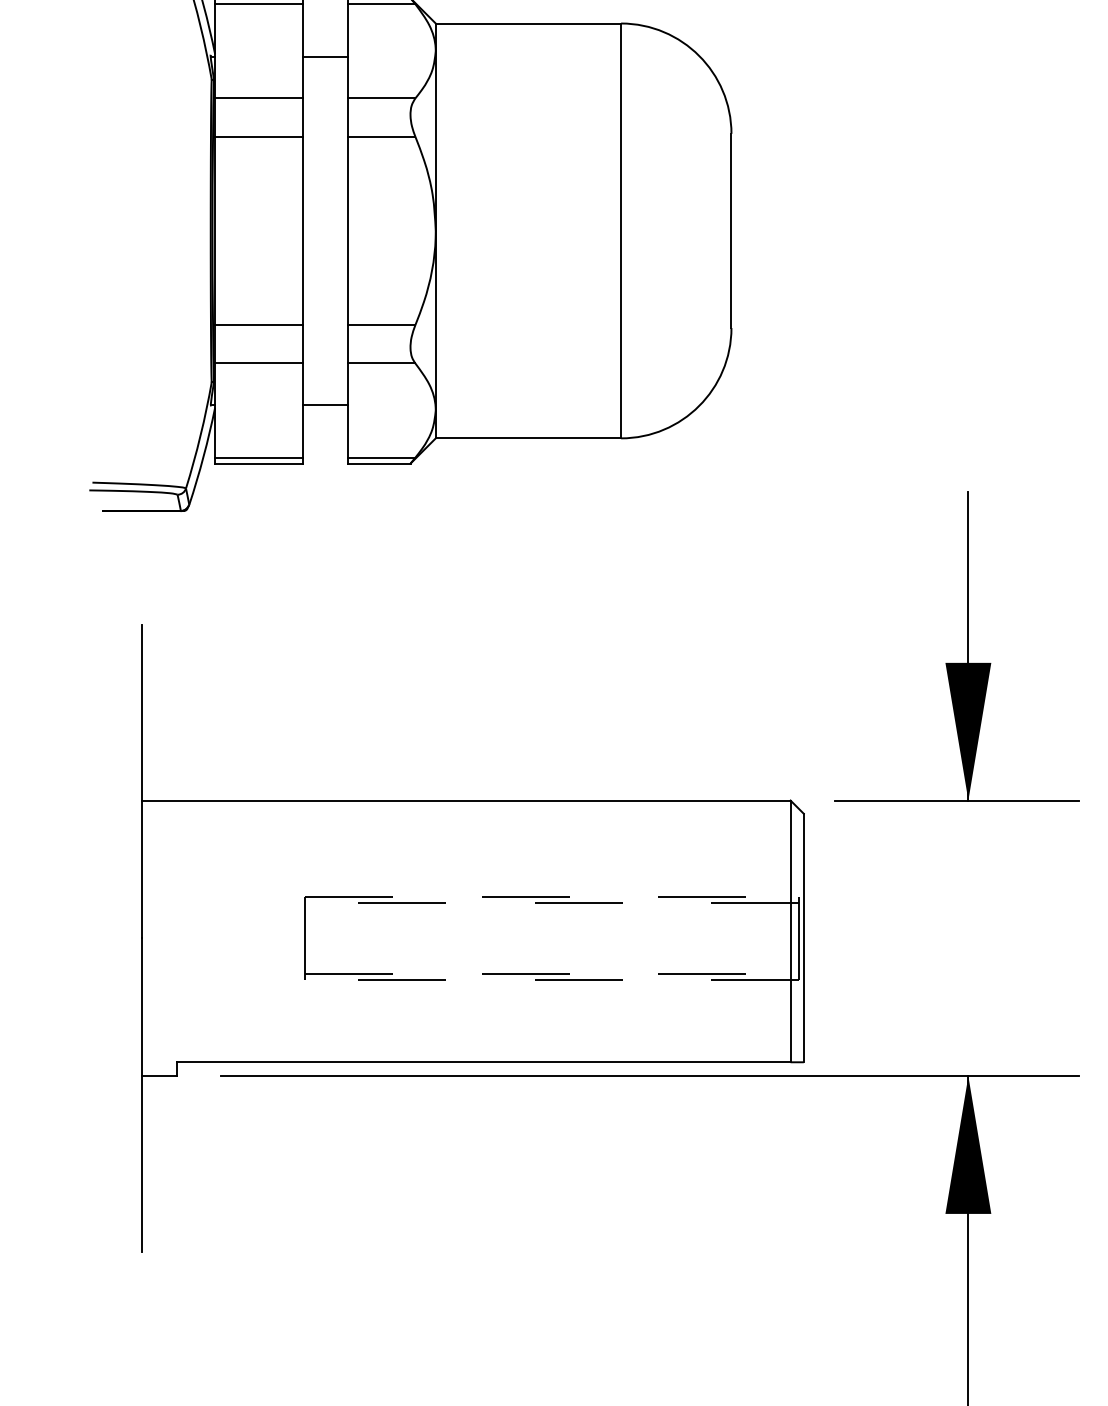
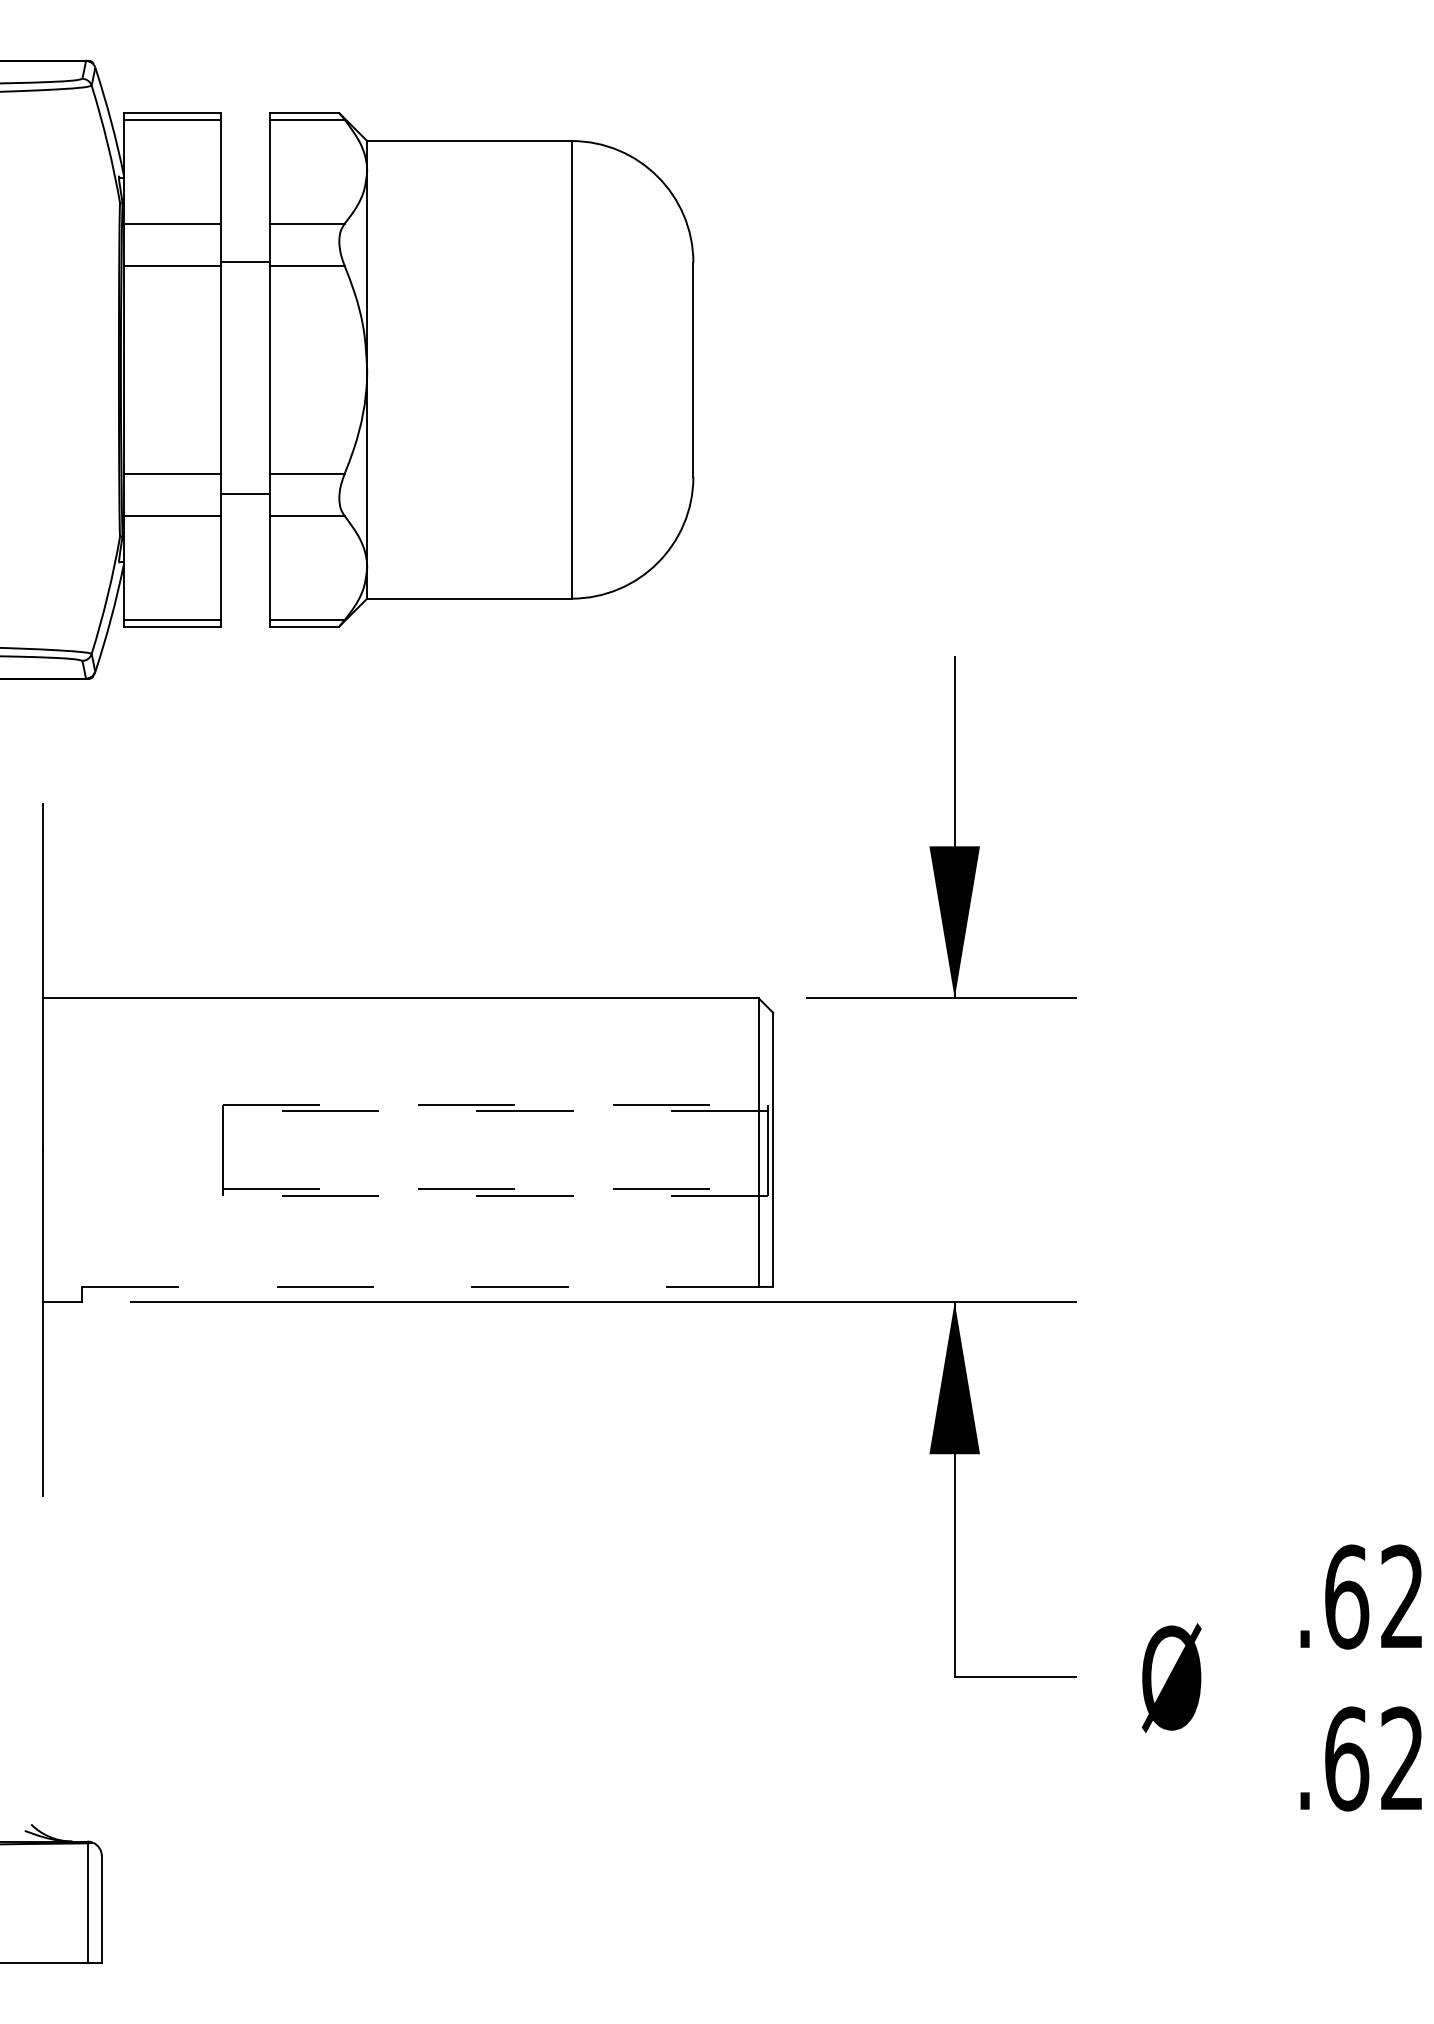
line: (325, 57) -> (245, 262), moved
line: (325, 404) -> (245, 493), moved
line: (484, 1061) -> (420, 1286), solid -> dashed

